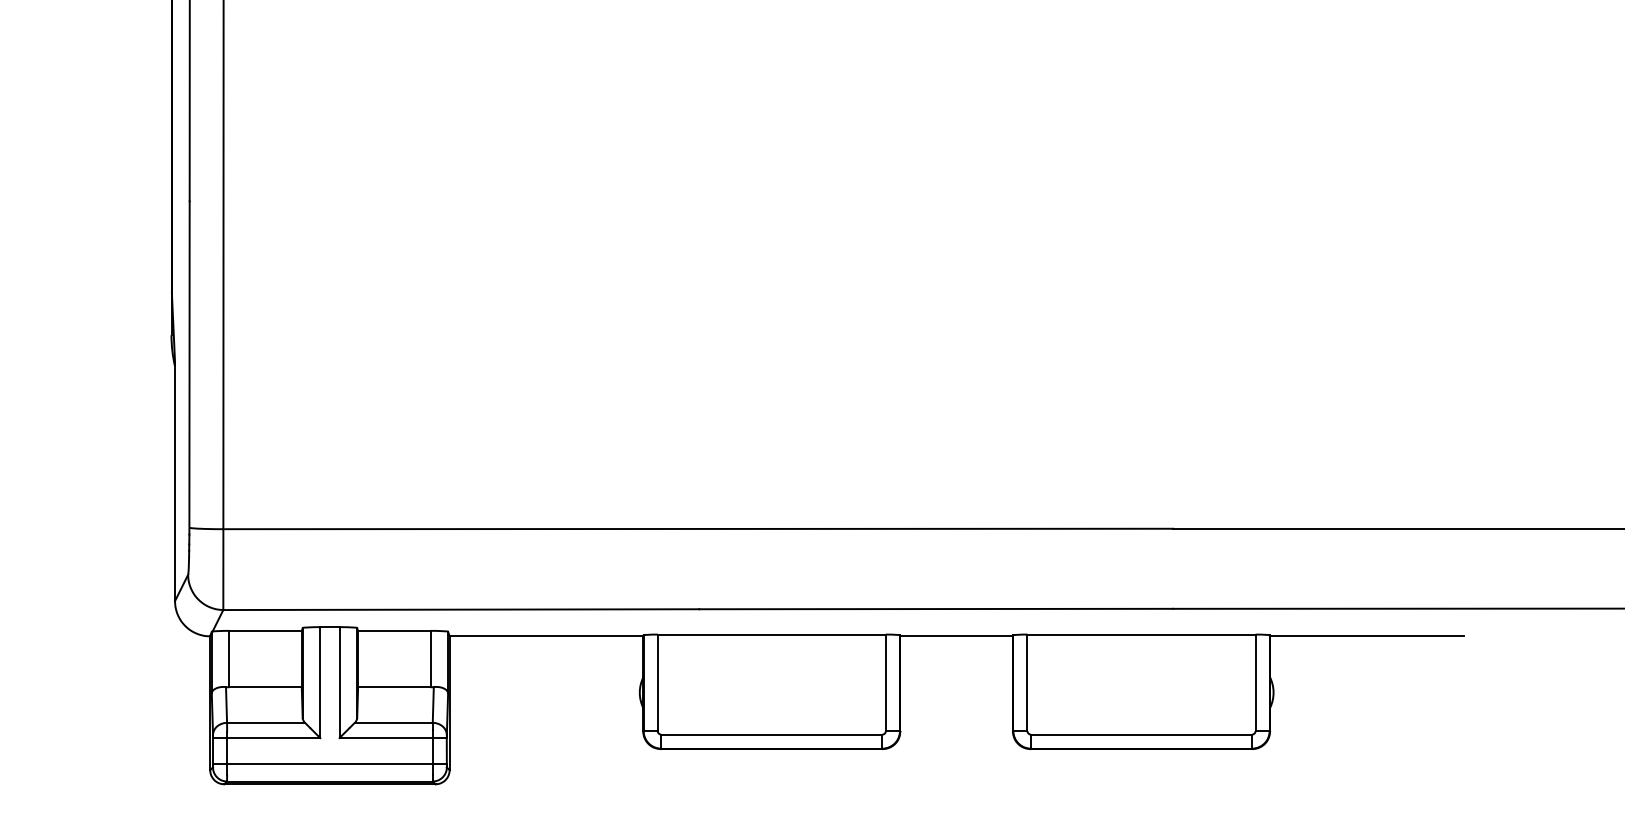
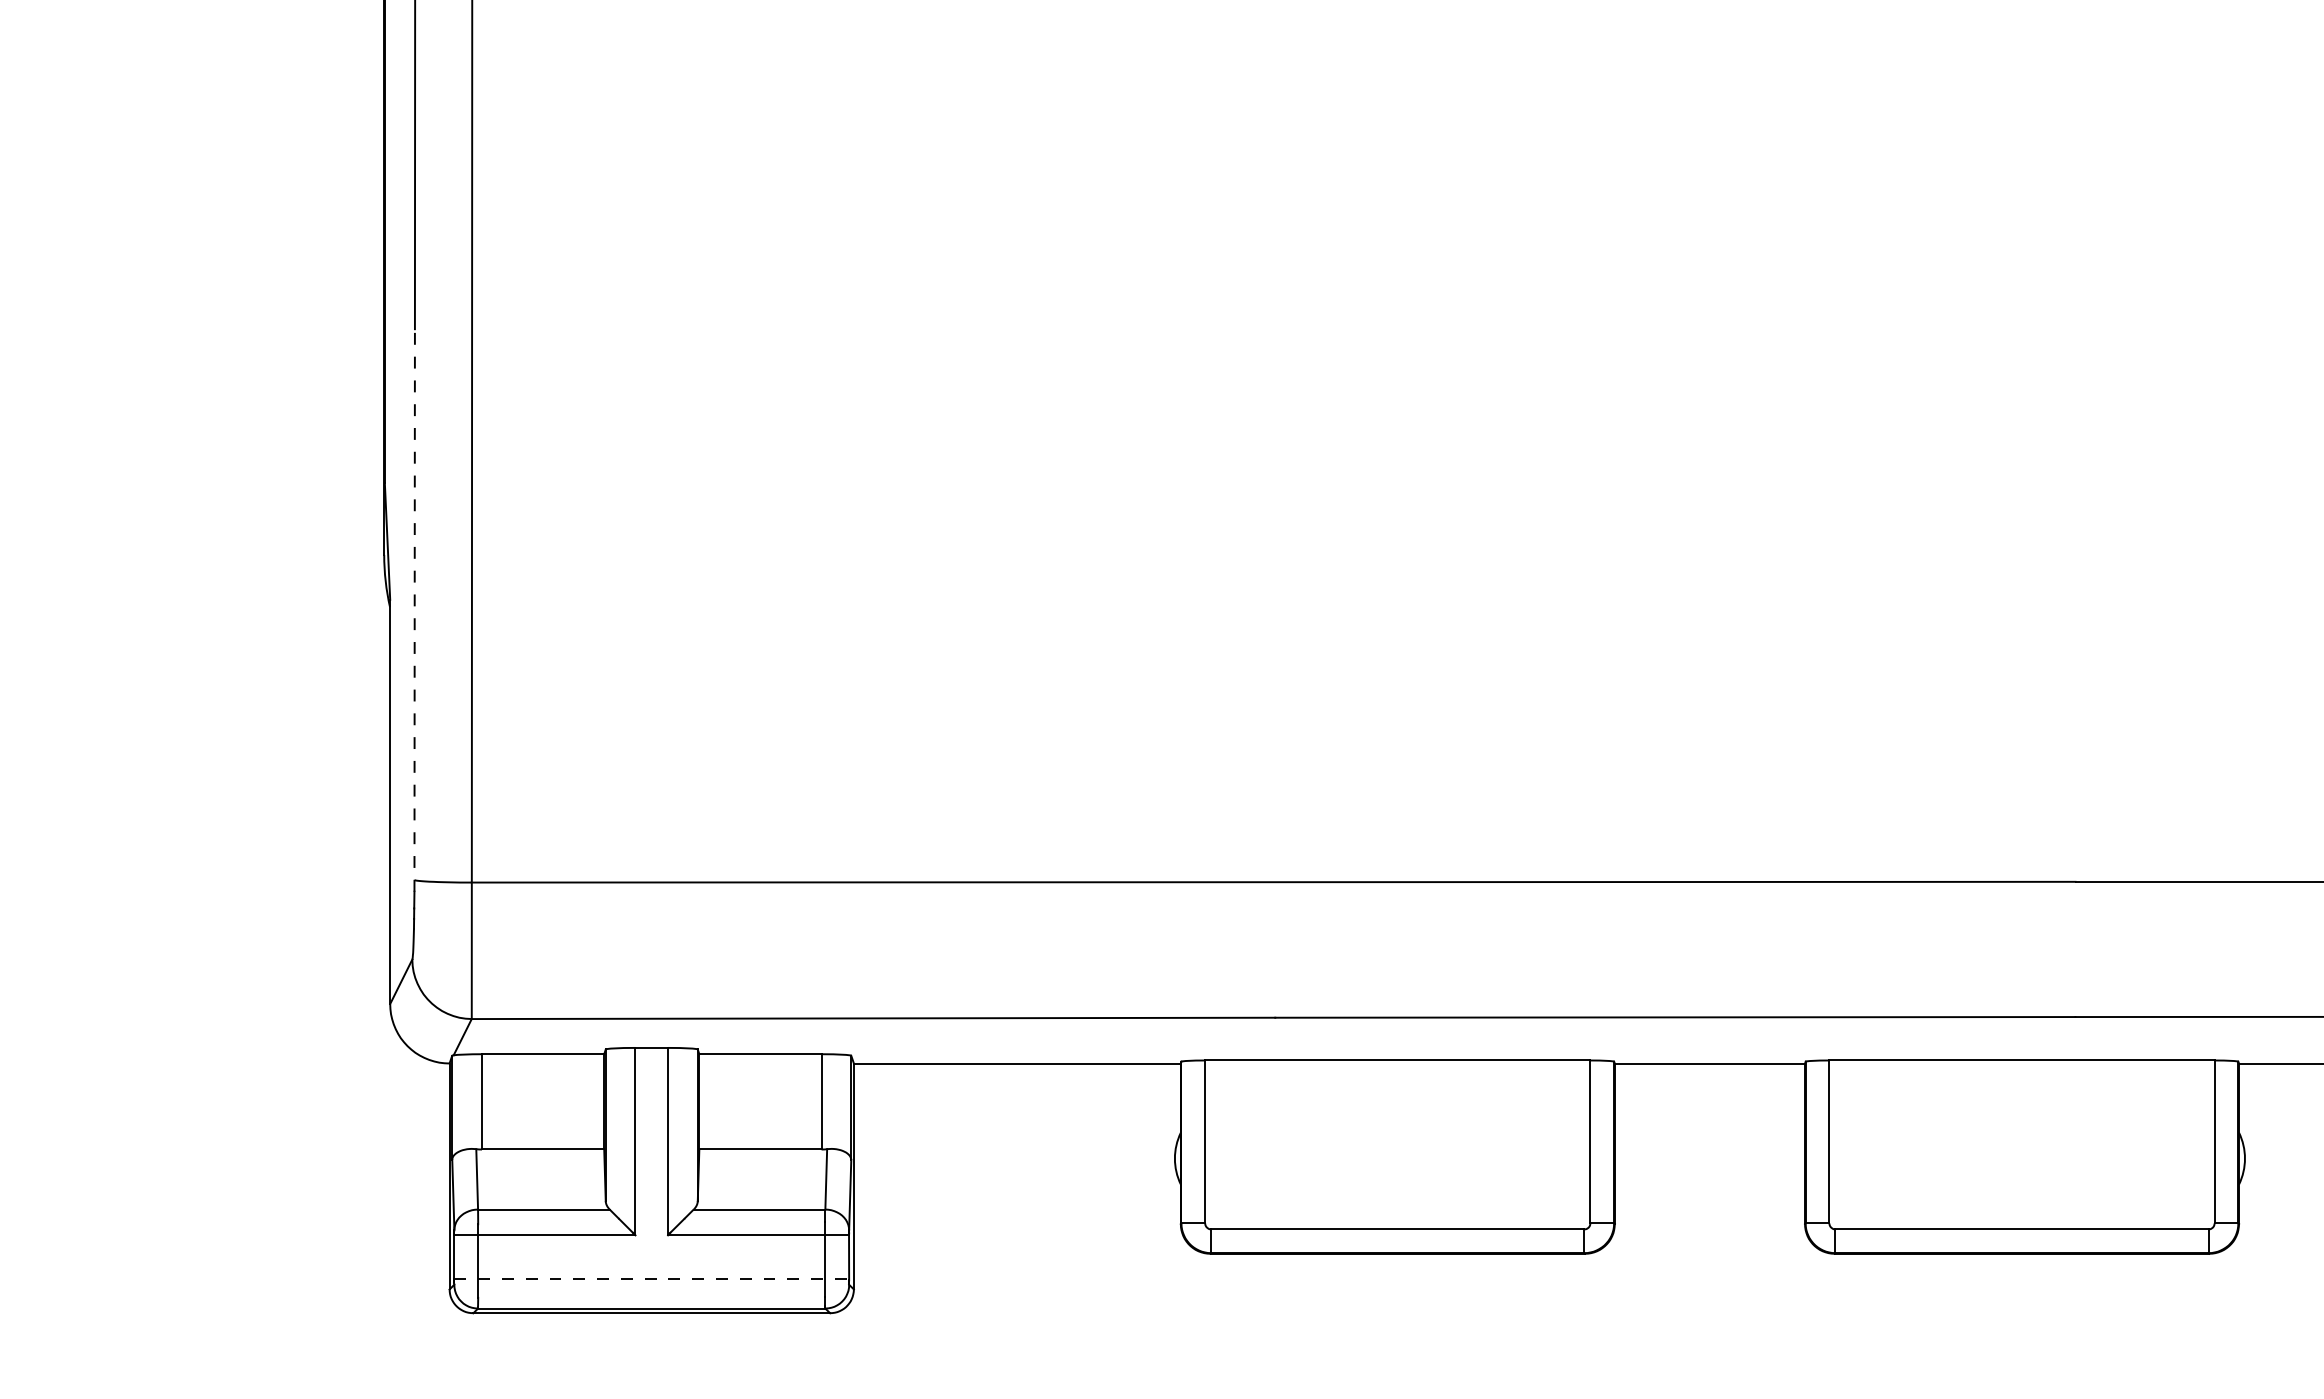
line: (189, 368) -> (414, 611), solid -> dashed
line: (329, 763) -> (651, 1278), solid -> dashed

